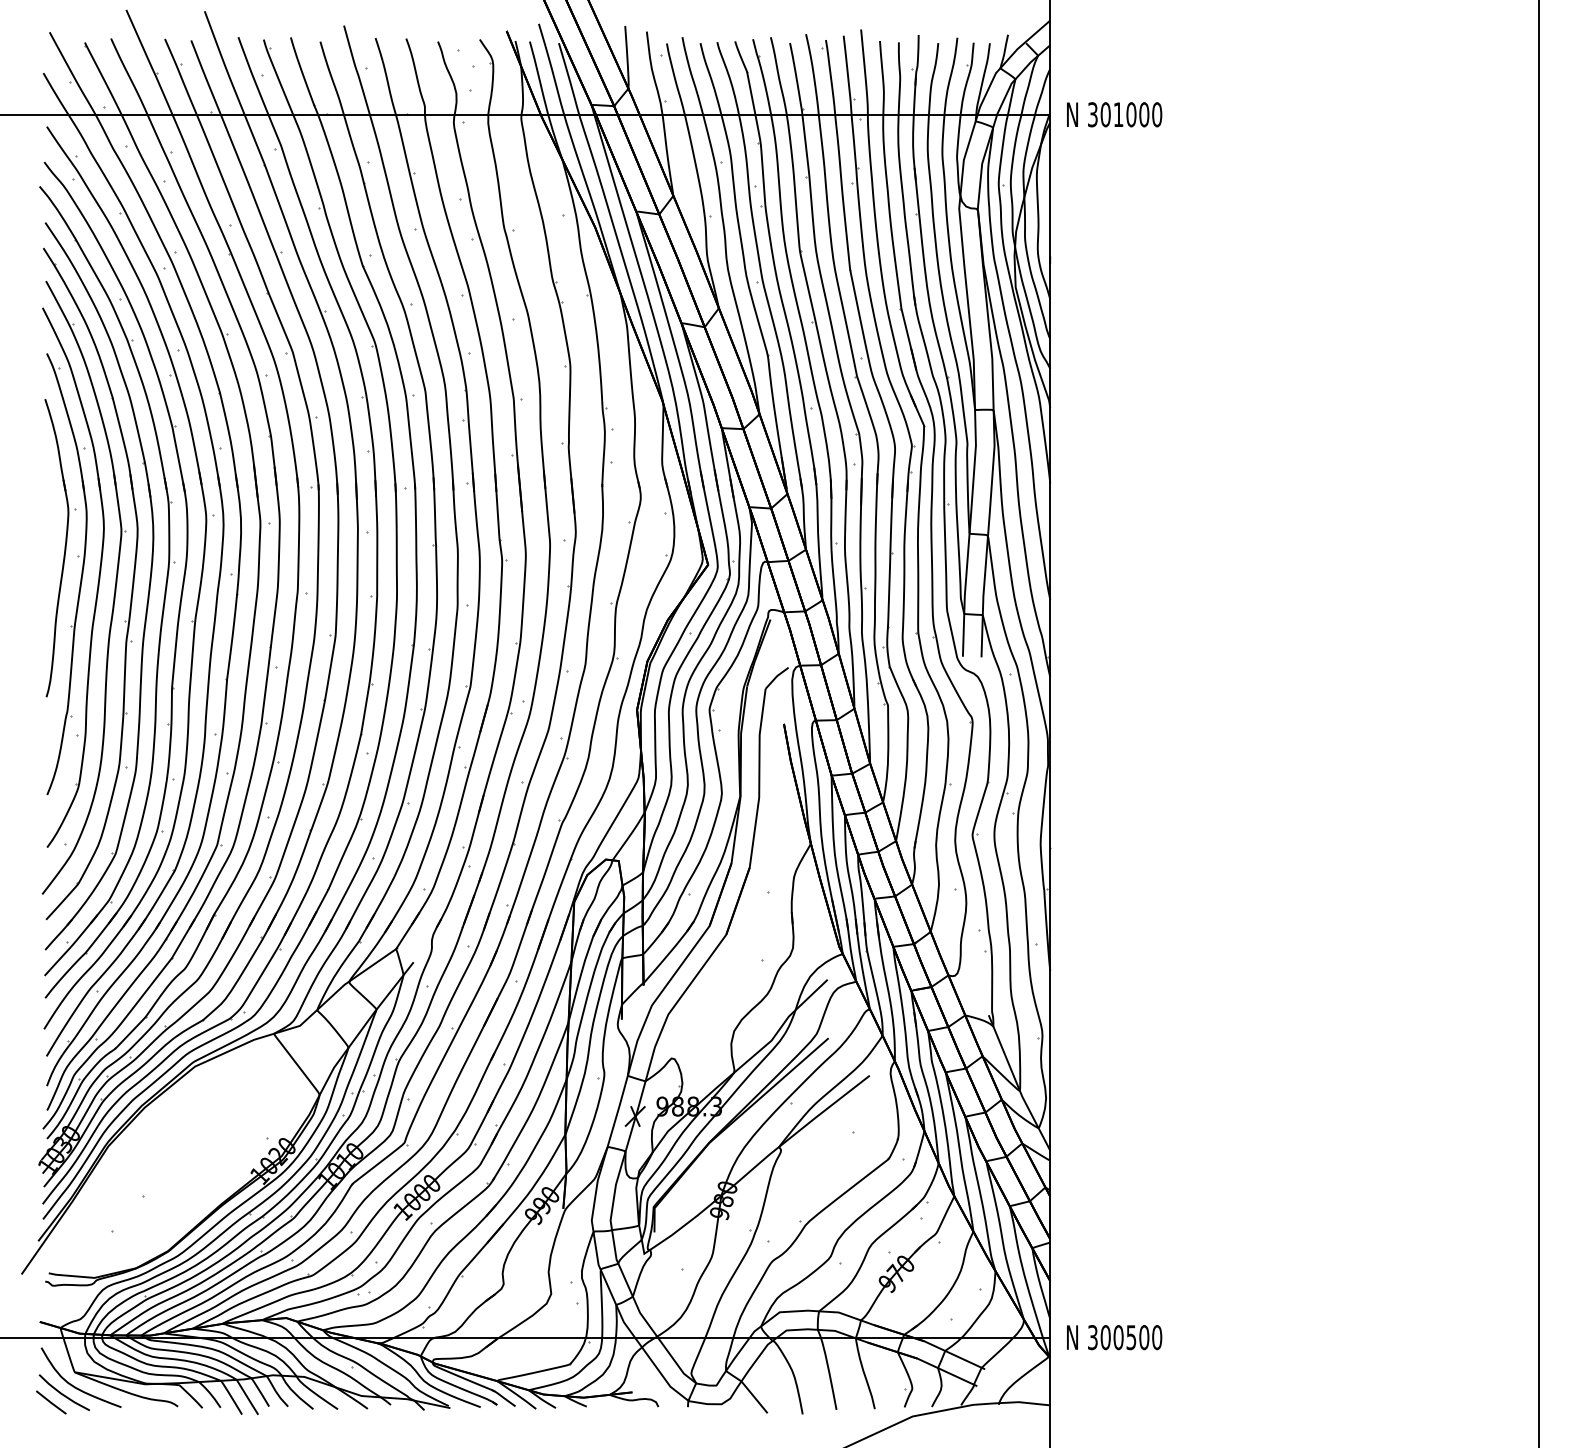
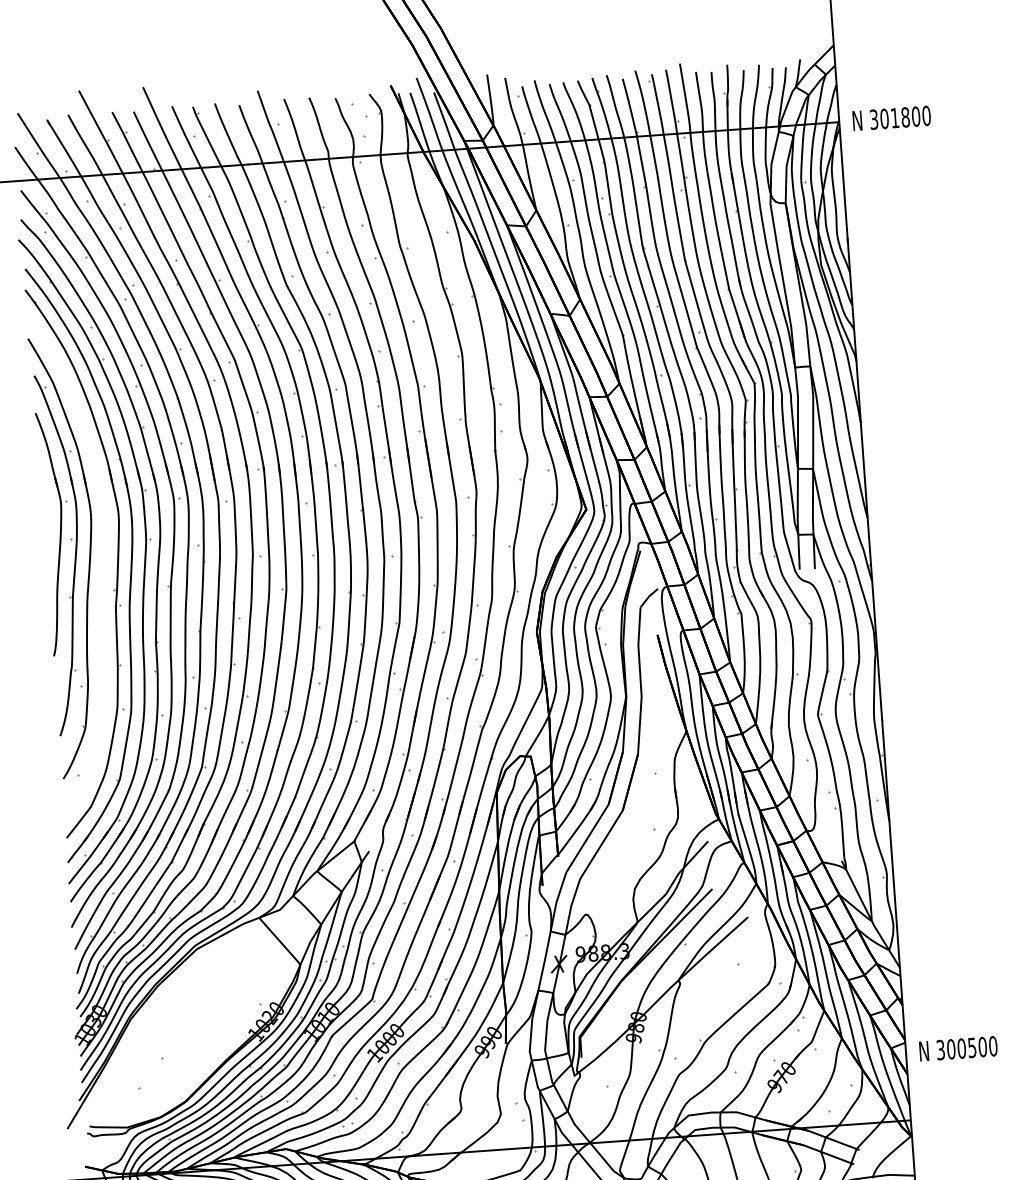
text: (1131, 114) -> (905, 117), 301000 -> 301800
part: (114, 587) -> (103, 562), removed
text: (1114, 1337) -> (958, 1048), moved

